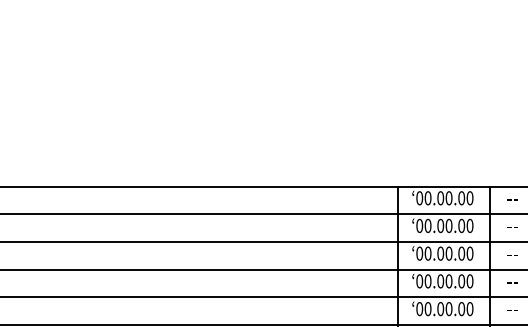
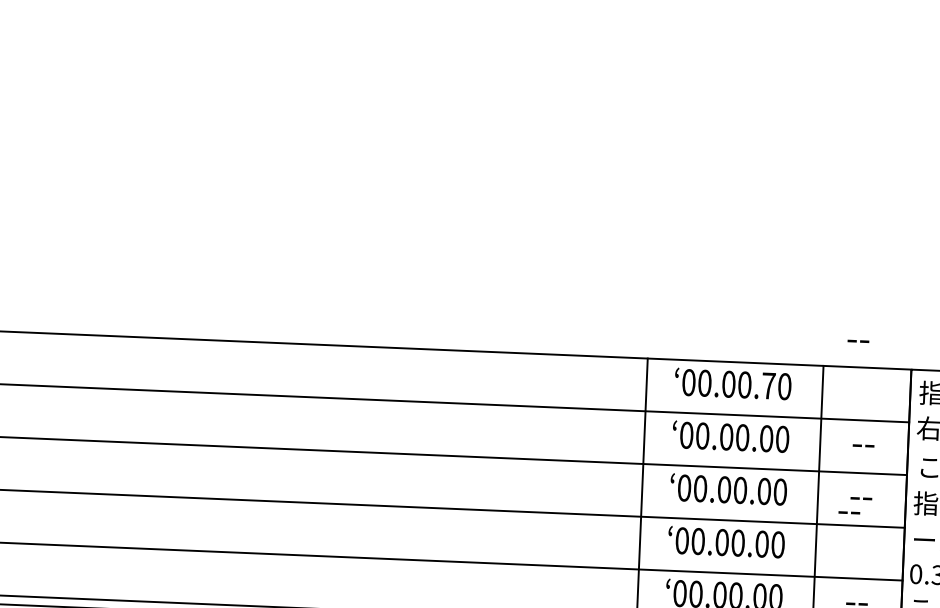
text: (461, 198) -> (768, 386), 00.00.00 -> 00.00.70
text: (512, 199) -> (858, 340), moved
text: (512, 282) -> (849, 511), moved

